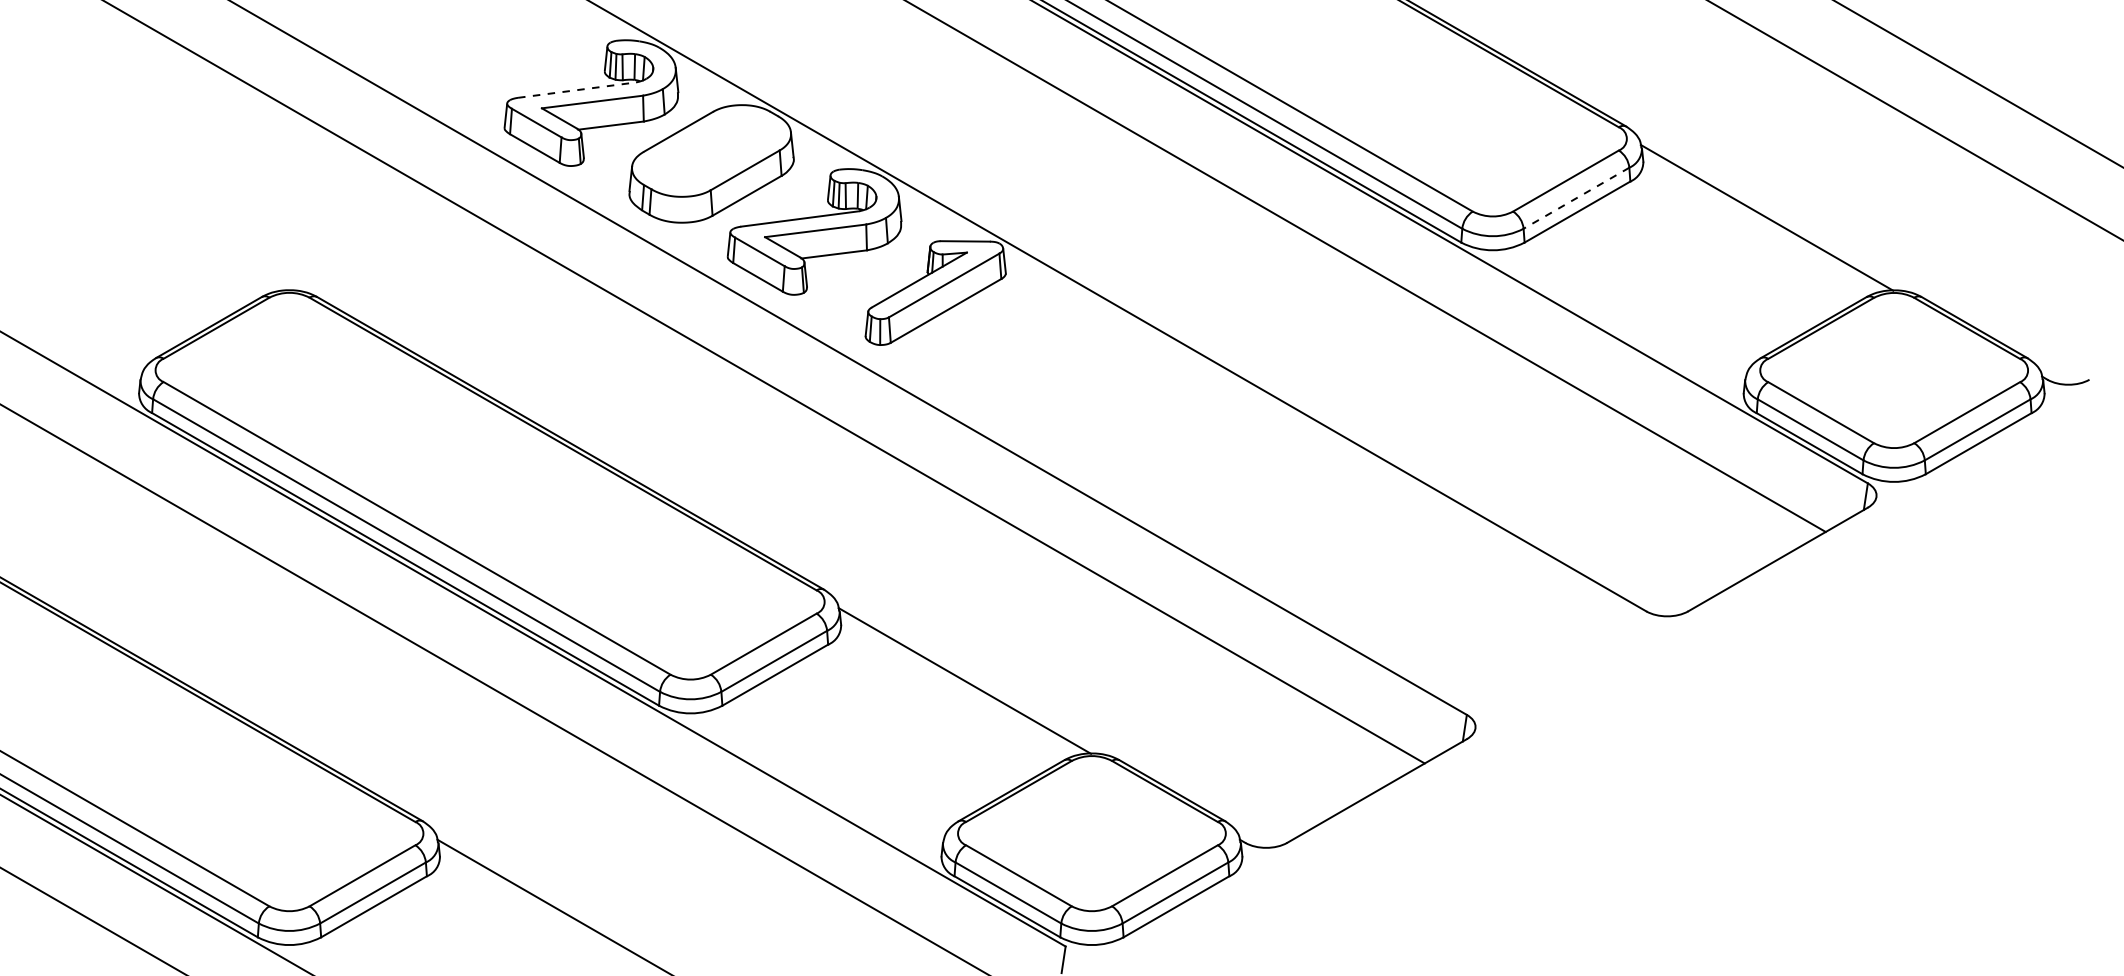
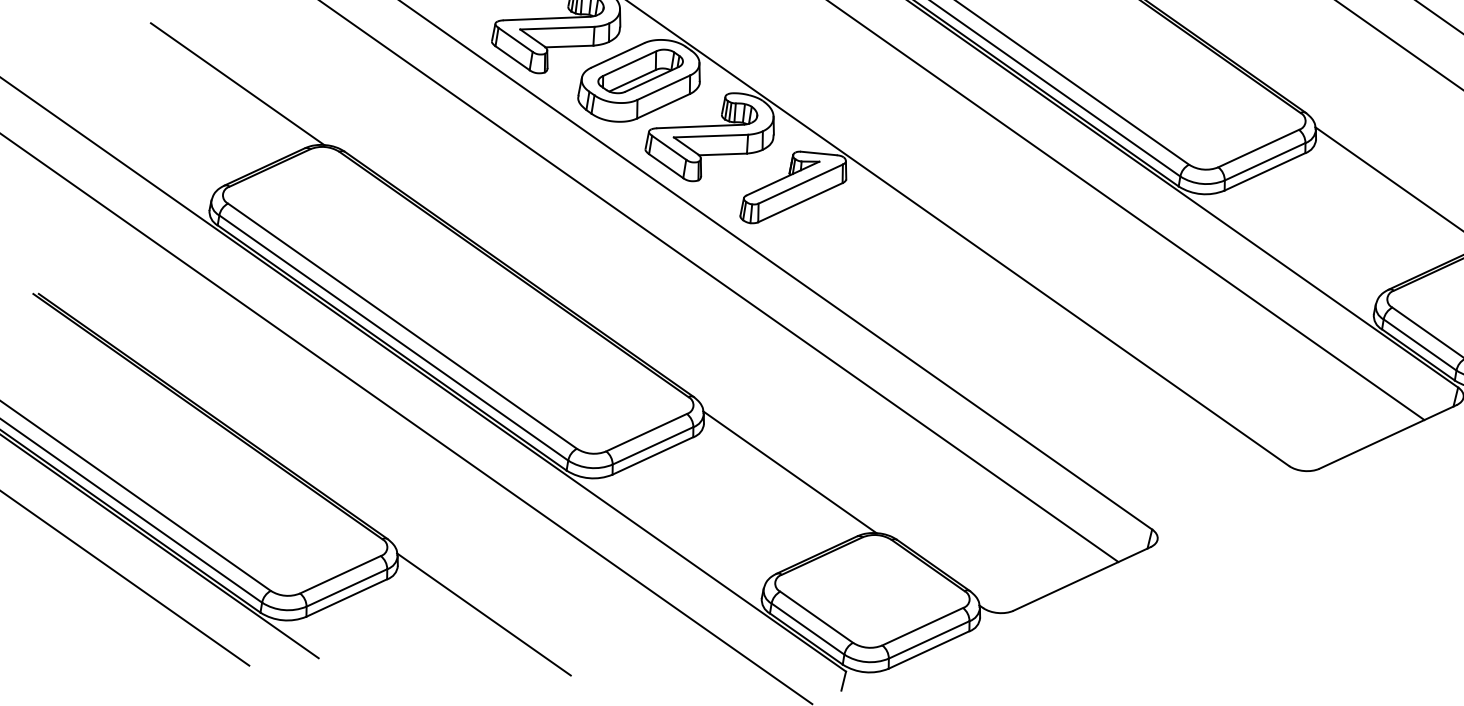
line: (577, 90) -> (547, 18), dashed -> solid
part: (711, 150) -> (640, 71), added
line: (1576, 198) -> (1265, 161), dashed -> solid
line: (162, 217) -> (237, 84), added

